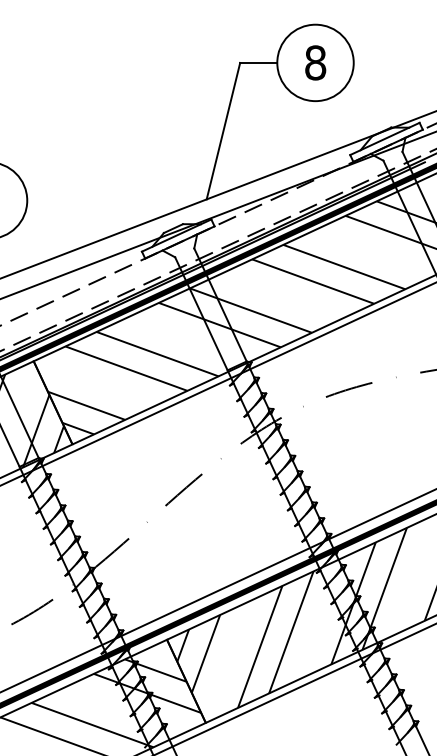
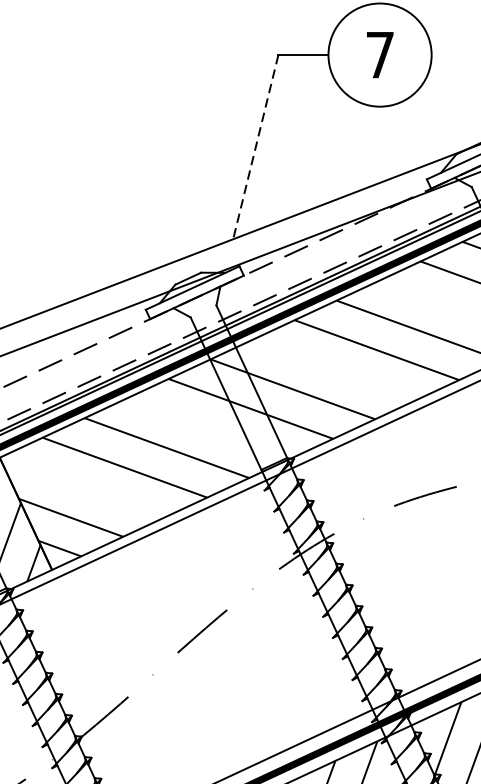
text: (315, 62) -> (380, 54), 8 -> 7
line: (223, 131) -> (255, 147), solid -> dashed

